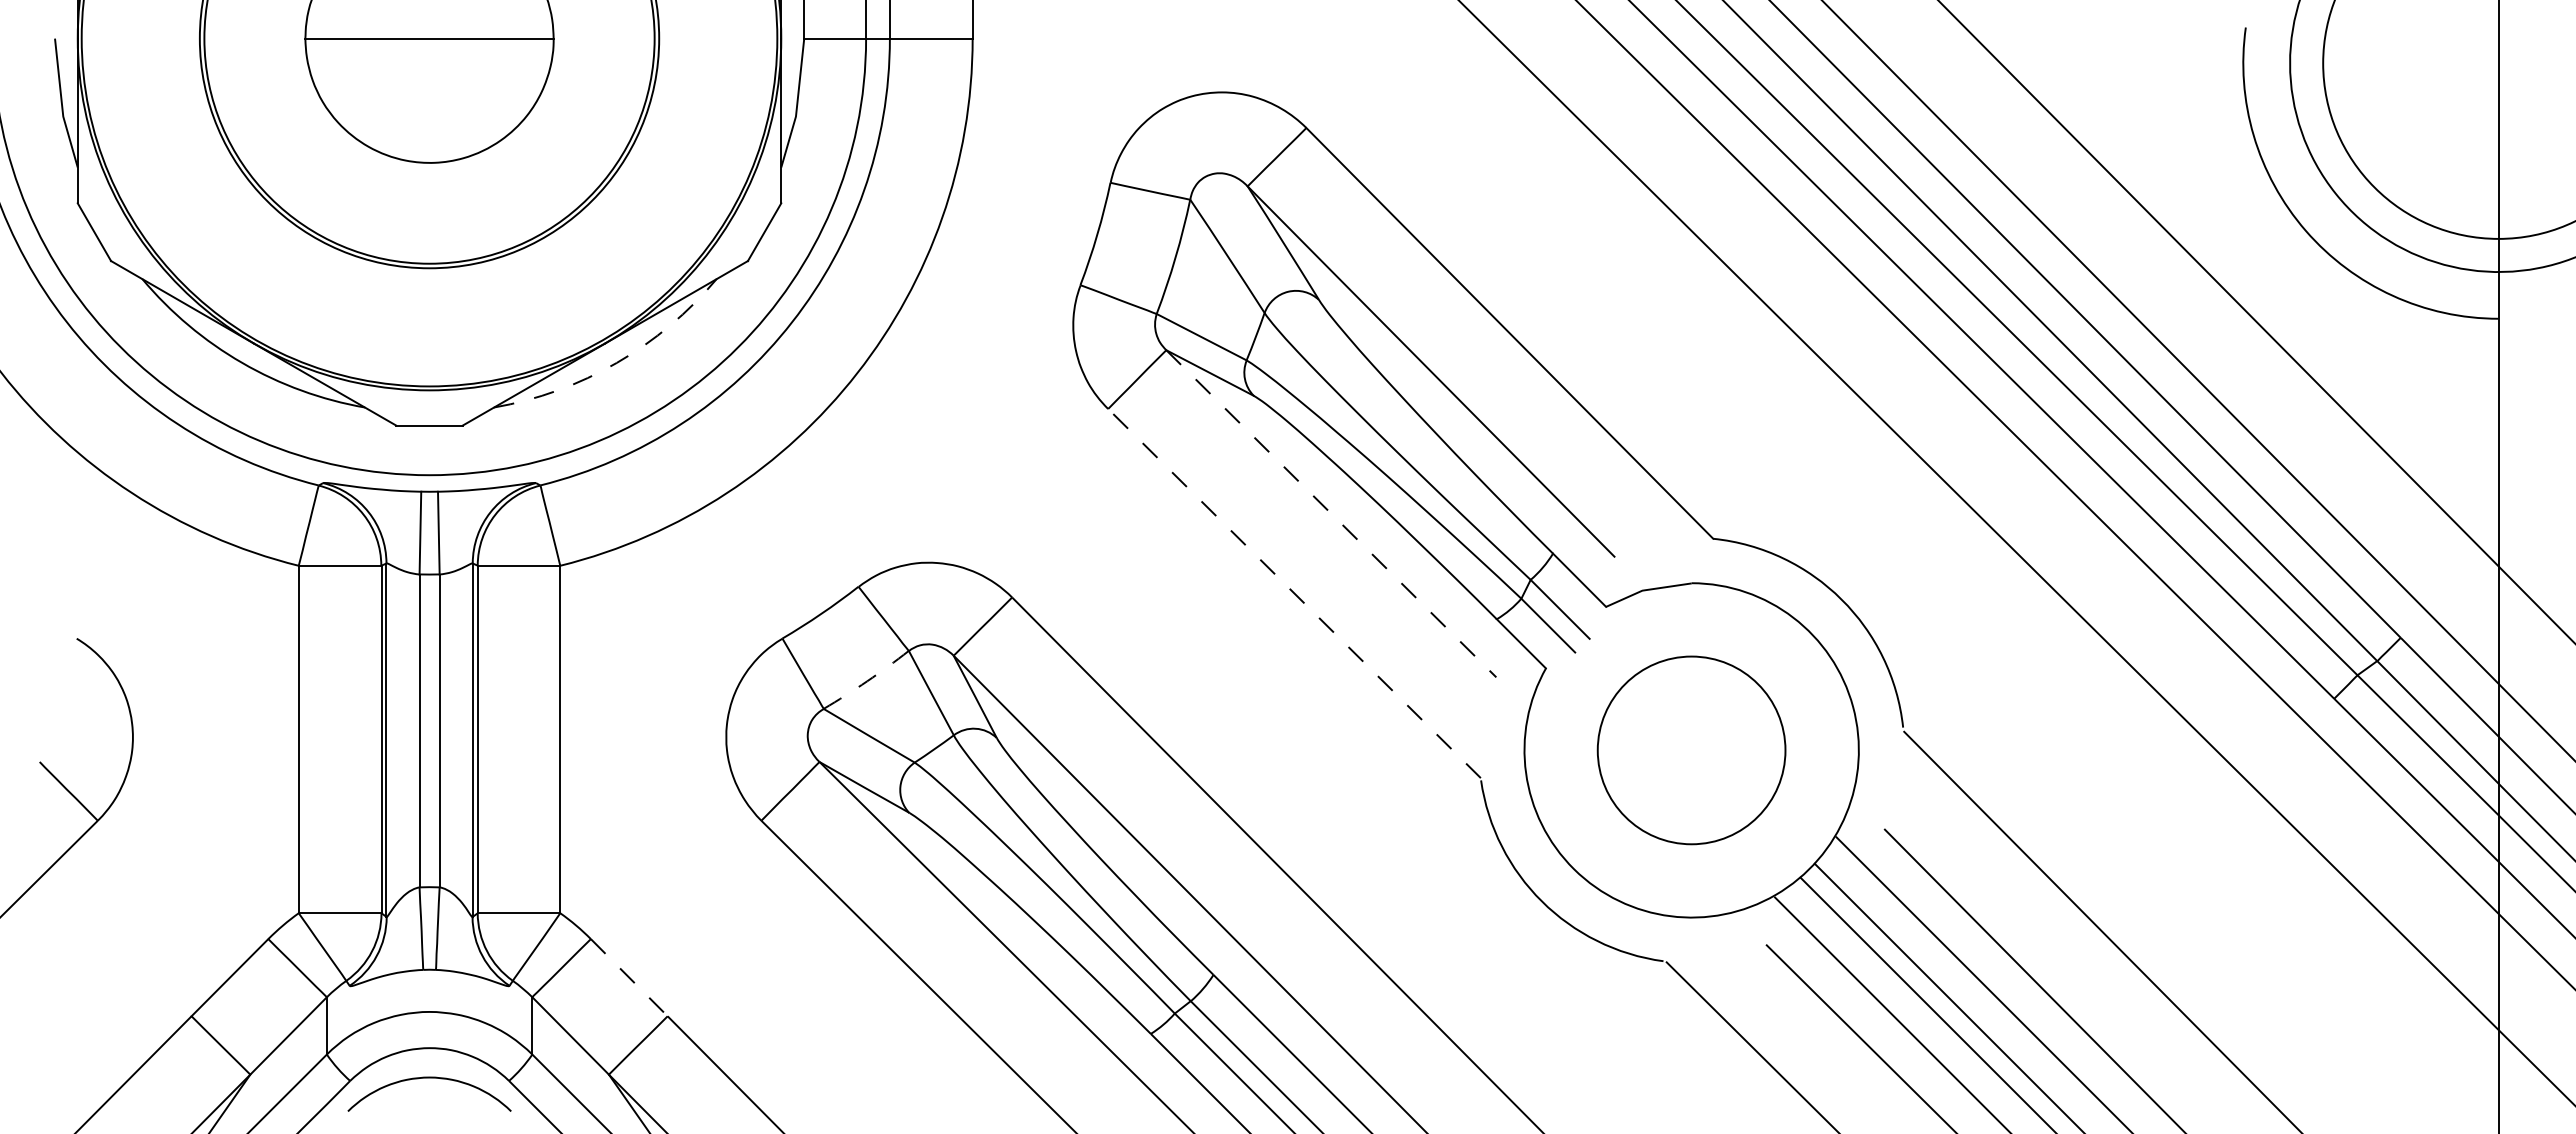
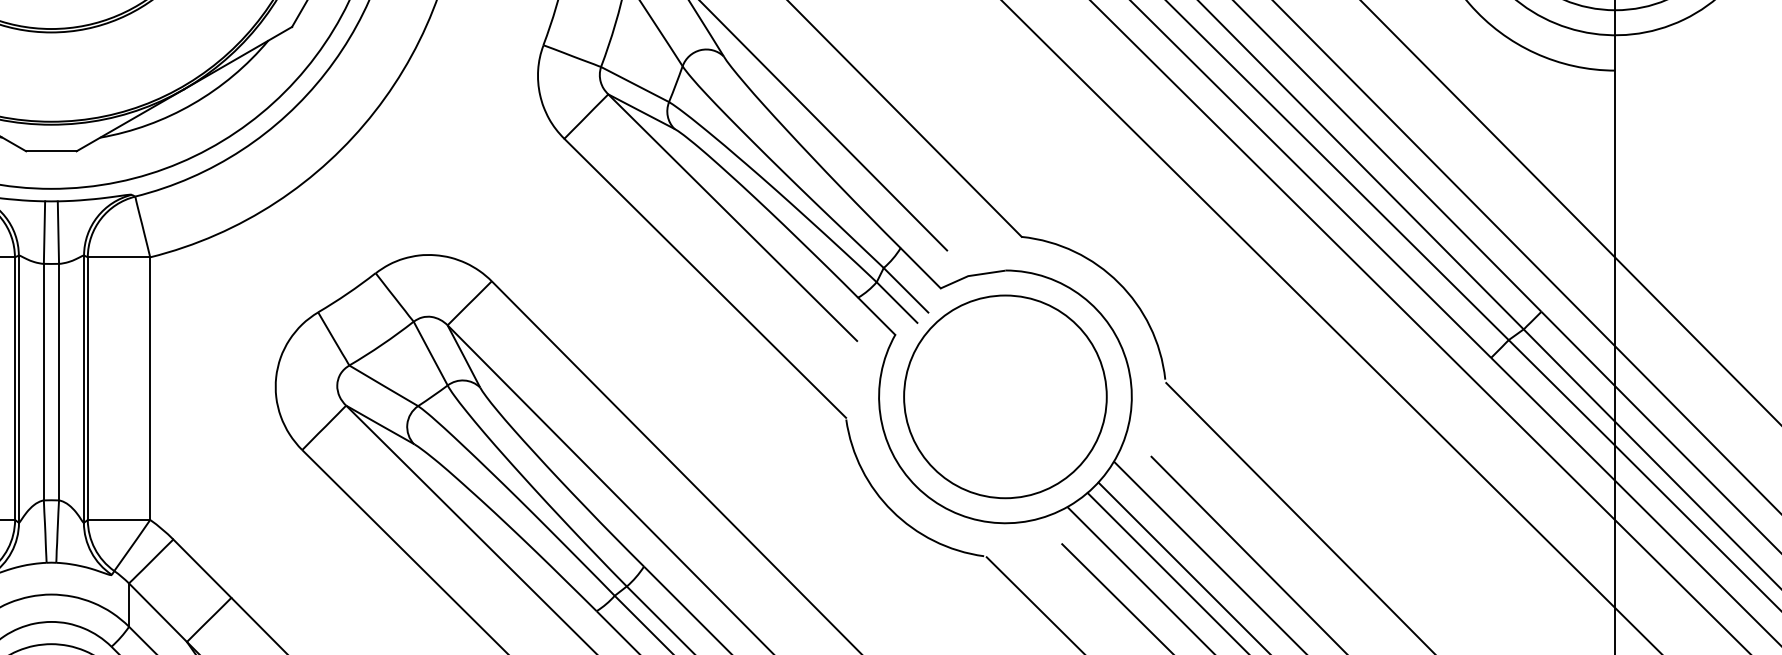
arc: (616, 362) -> (192, 103), dashed -> solid
line: (1331, 513) -> (733, 217), dashed -> solid
line: (1294, 593) -> (705, 278), dashed -> solid
arc: (867, 681) -> (382, 344), dashed -> solid
circle: (1691, 750) -> (1005, 396), size x1.43
line: (629, 978) -> (202, 569), dashed -> solid

